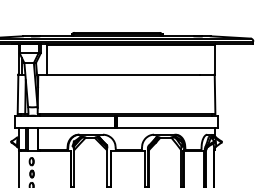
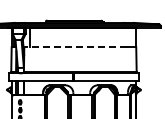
line: (118, 75) -> (75, 47), solid -> dashed

